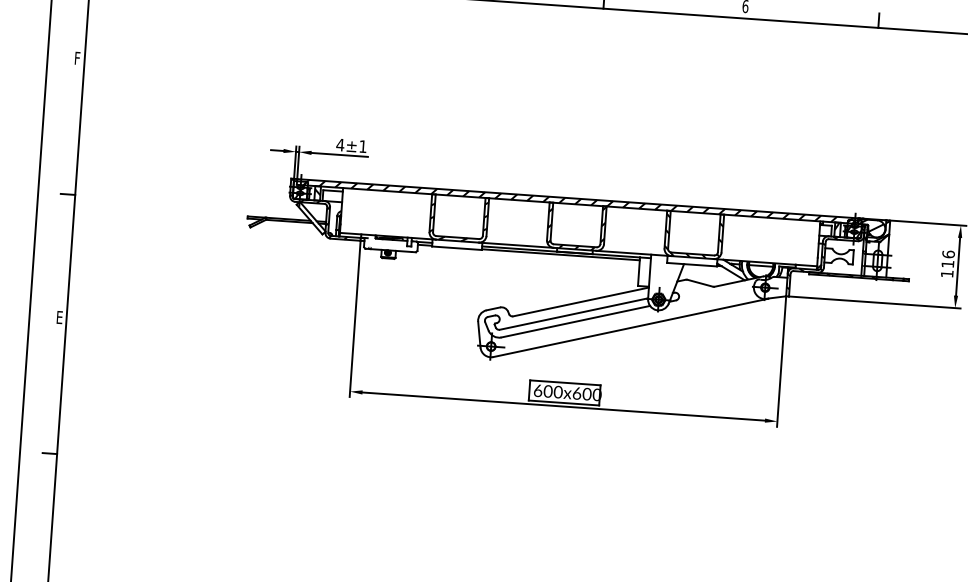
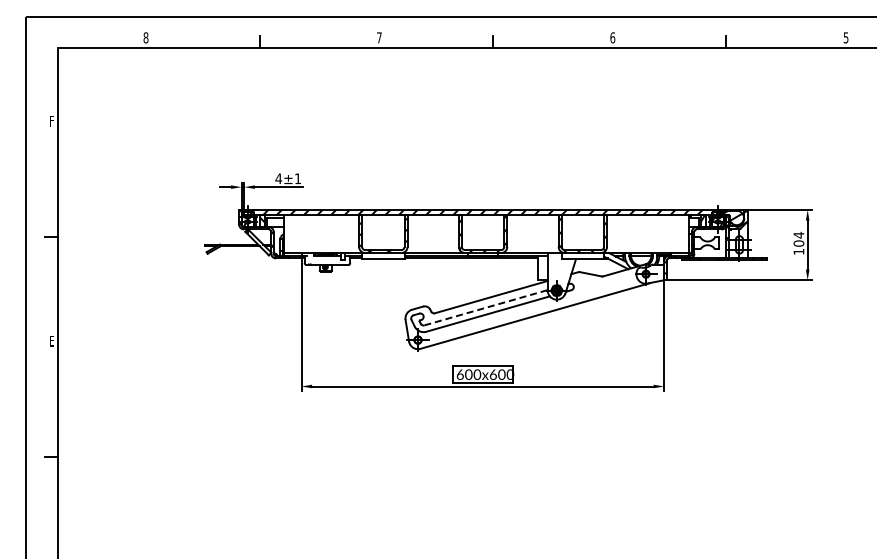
text: (947, 259) -> (798, 239), 116 -> 104
line: (574, 313) -> (486, 307), solid -> dashed

